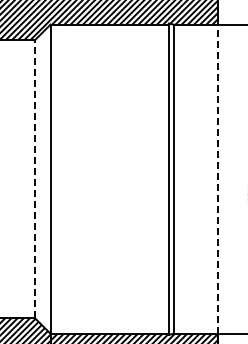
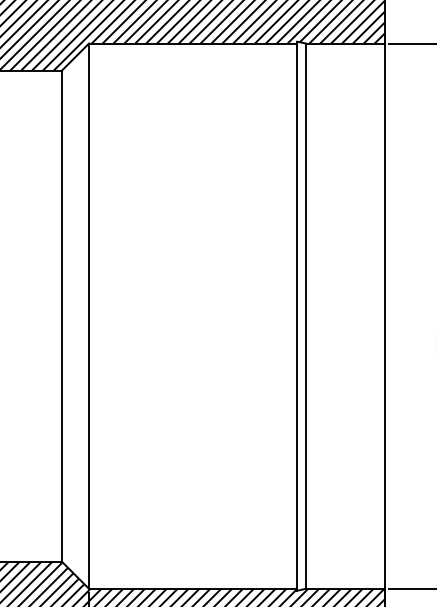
line: (35, 178) -> (62, 314), dashed -> solid
line: (218, 179) -> (385, 316), dashed -> solid

